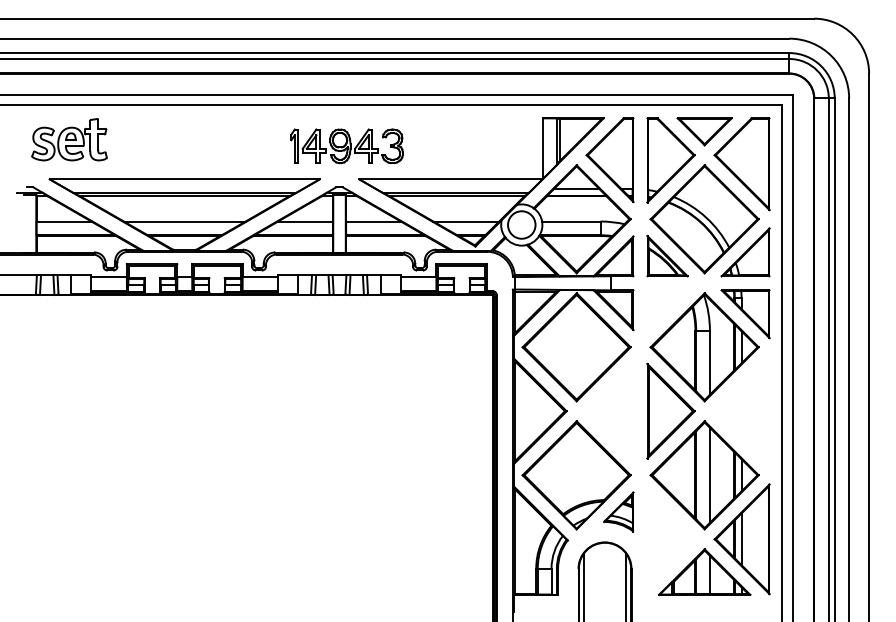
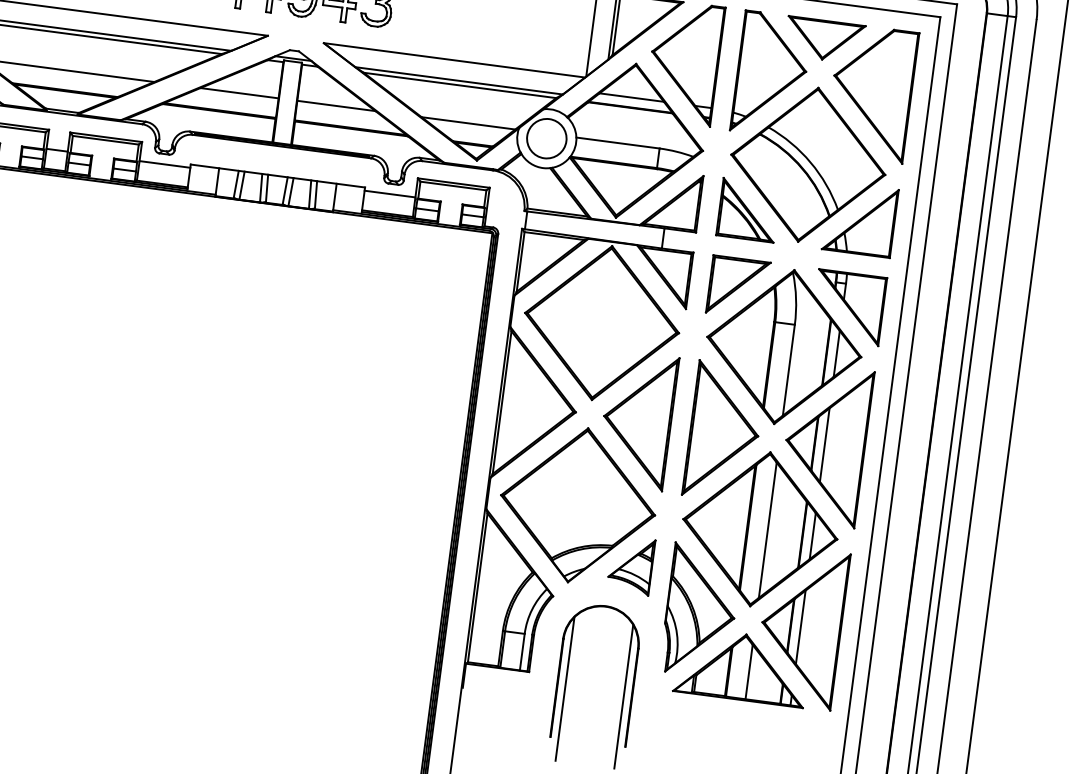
part: (667, 310) -> (738, 287), added
part: (609, 411) -> (636, 420), added
part: (741, 411) -> (824, 445), added
part: (670, 537) -> (699, 611), added

